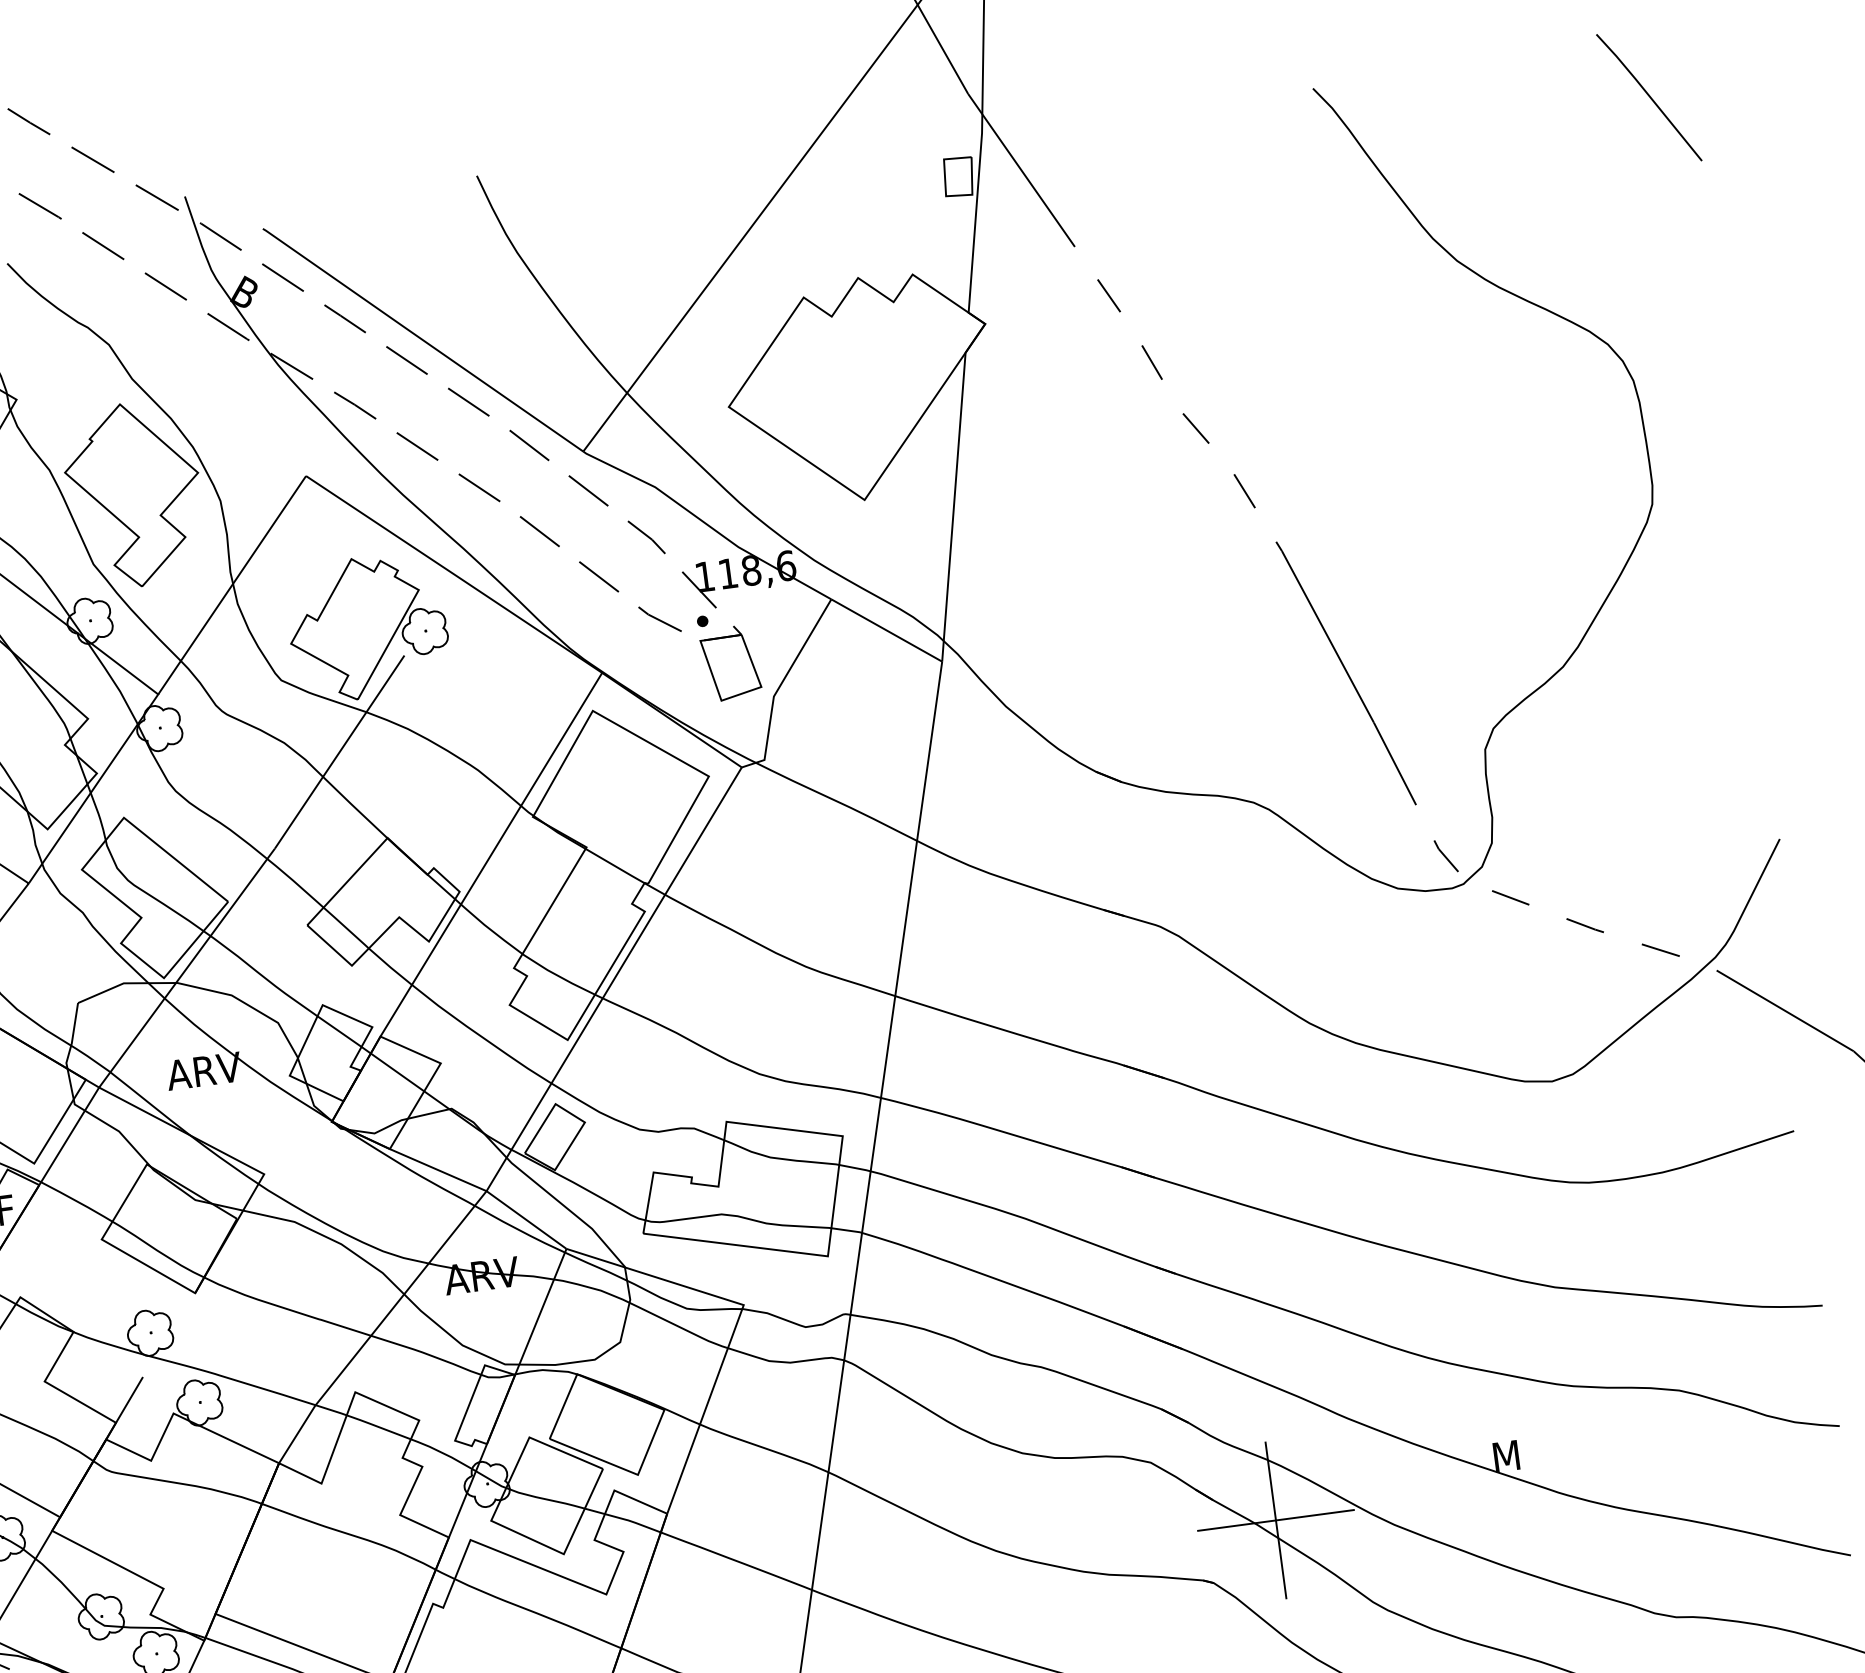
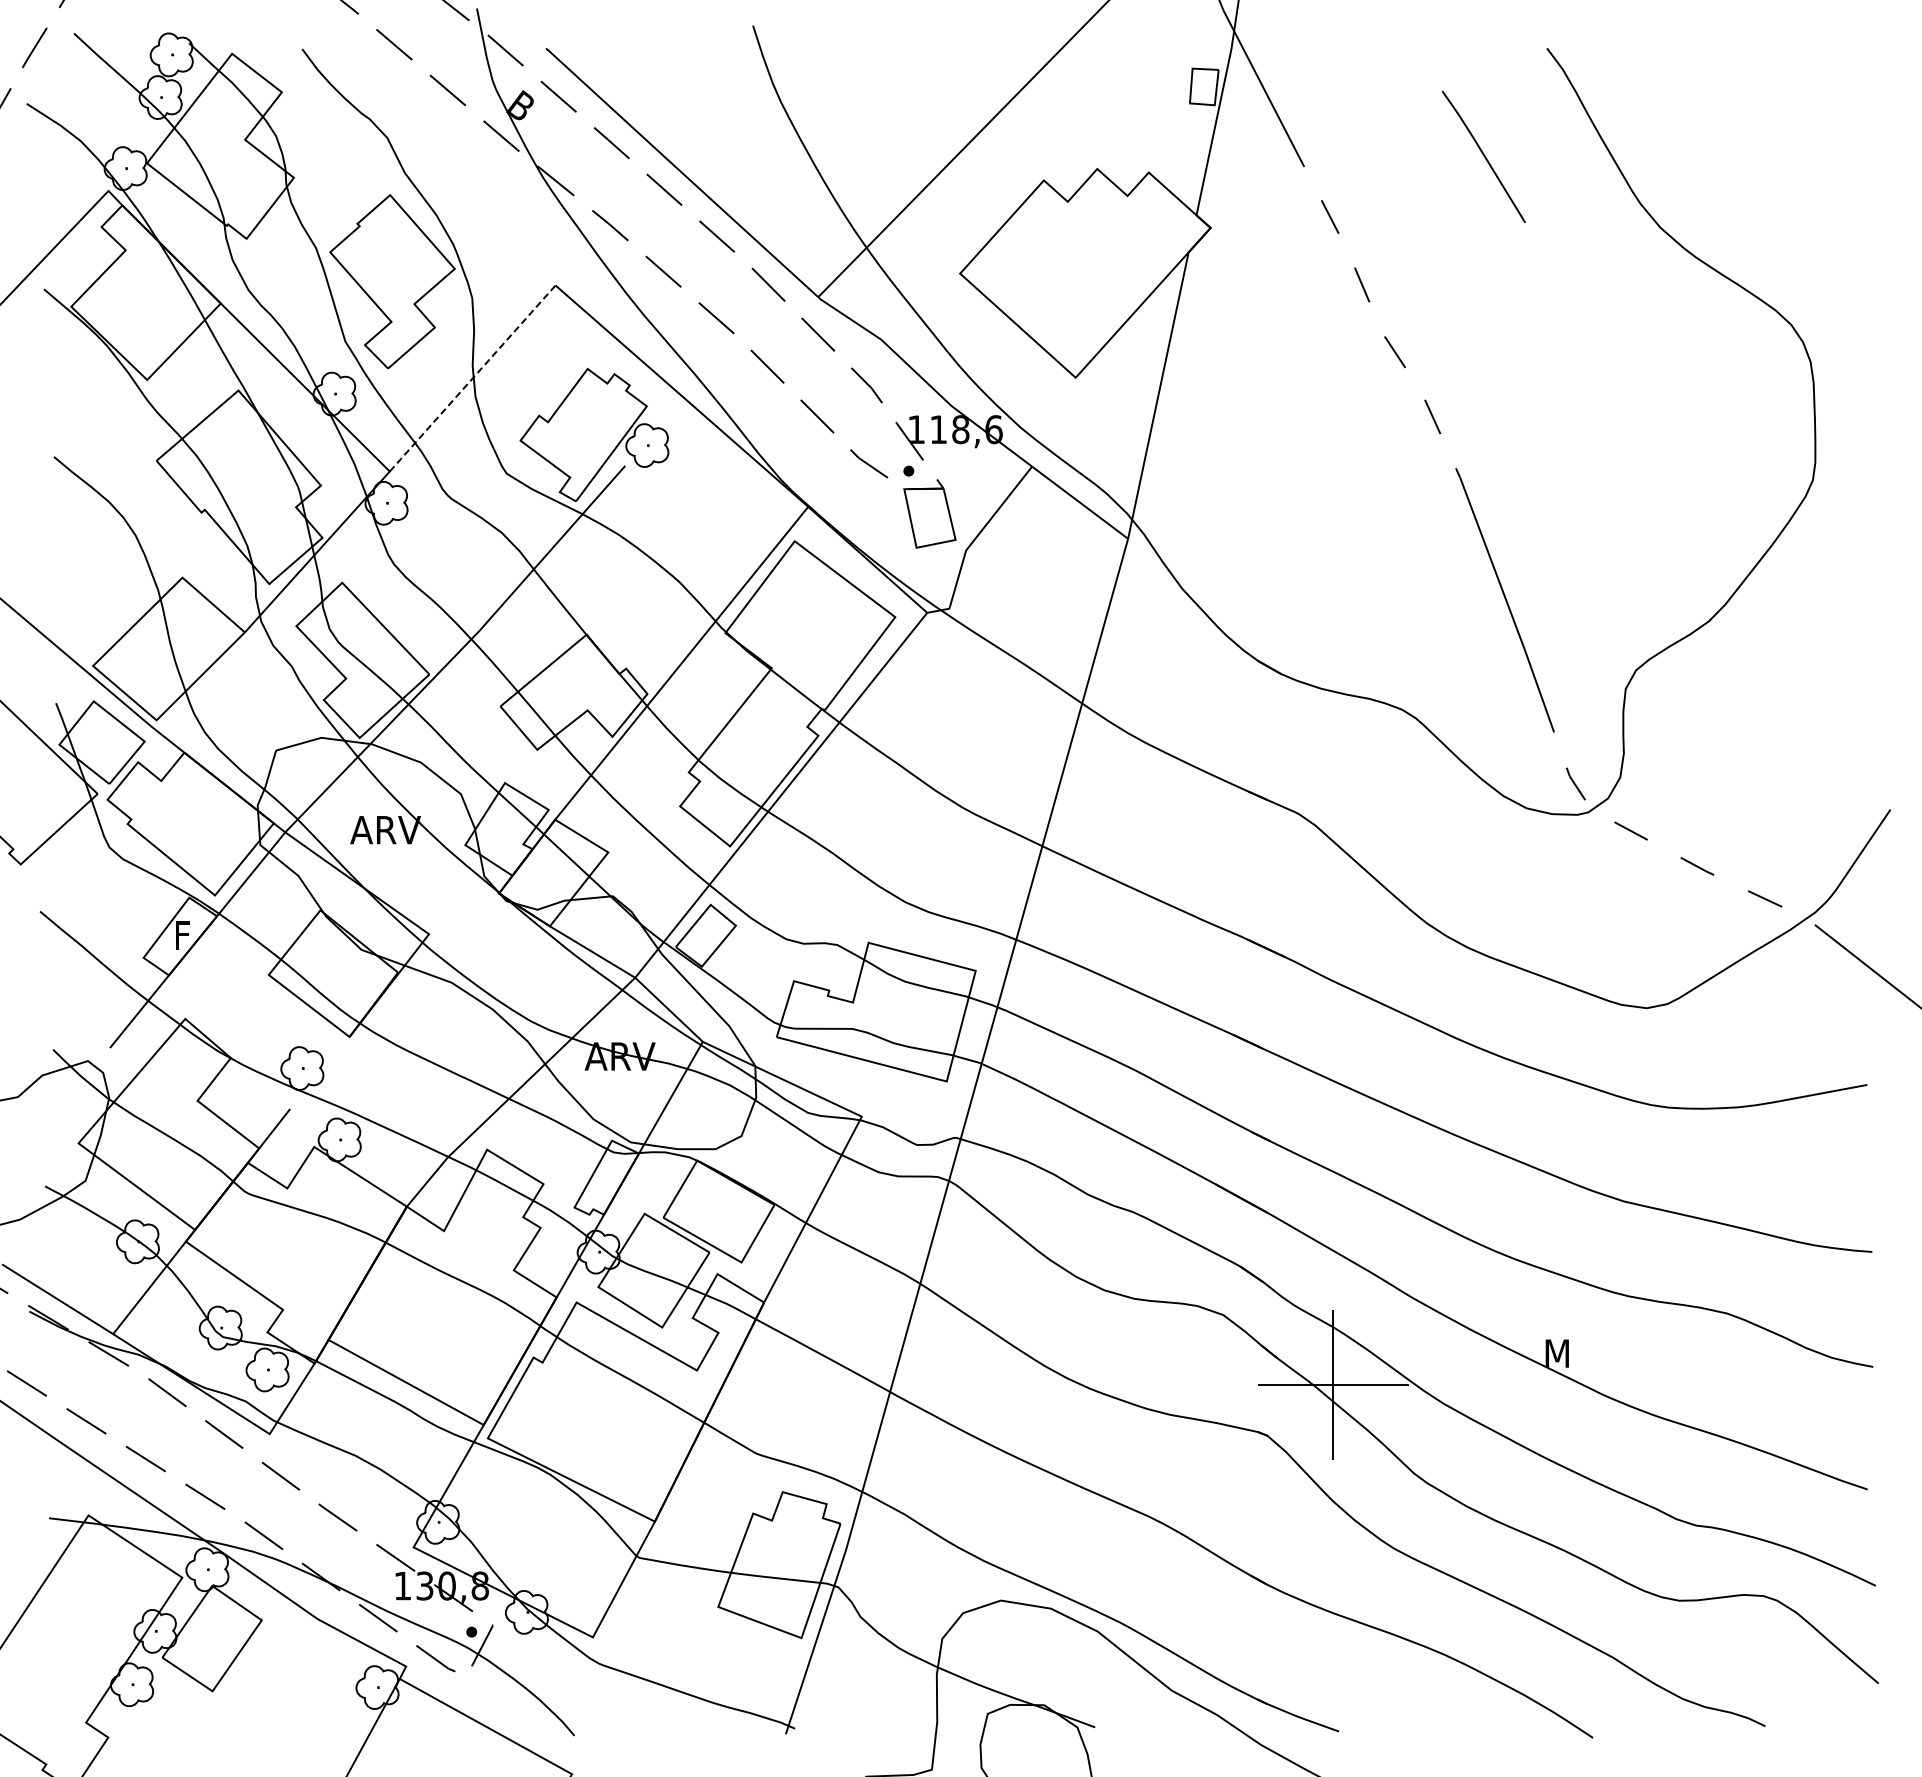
line: (1648, 97) -> (1483, 156), moved
line: (231, 585) -> (472, 378), solid -> dashed

